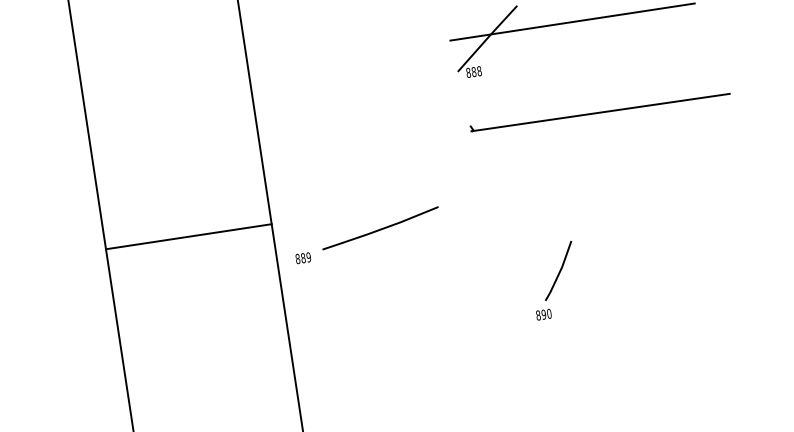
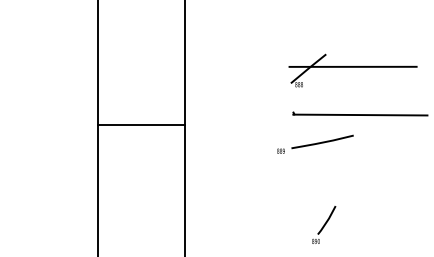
part: (367, 233) -> (315, 143), moved
line: (188, 236) -> (141, 124), moved
part: (555, 279) -> (324, 224), moved

